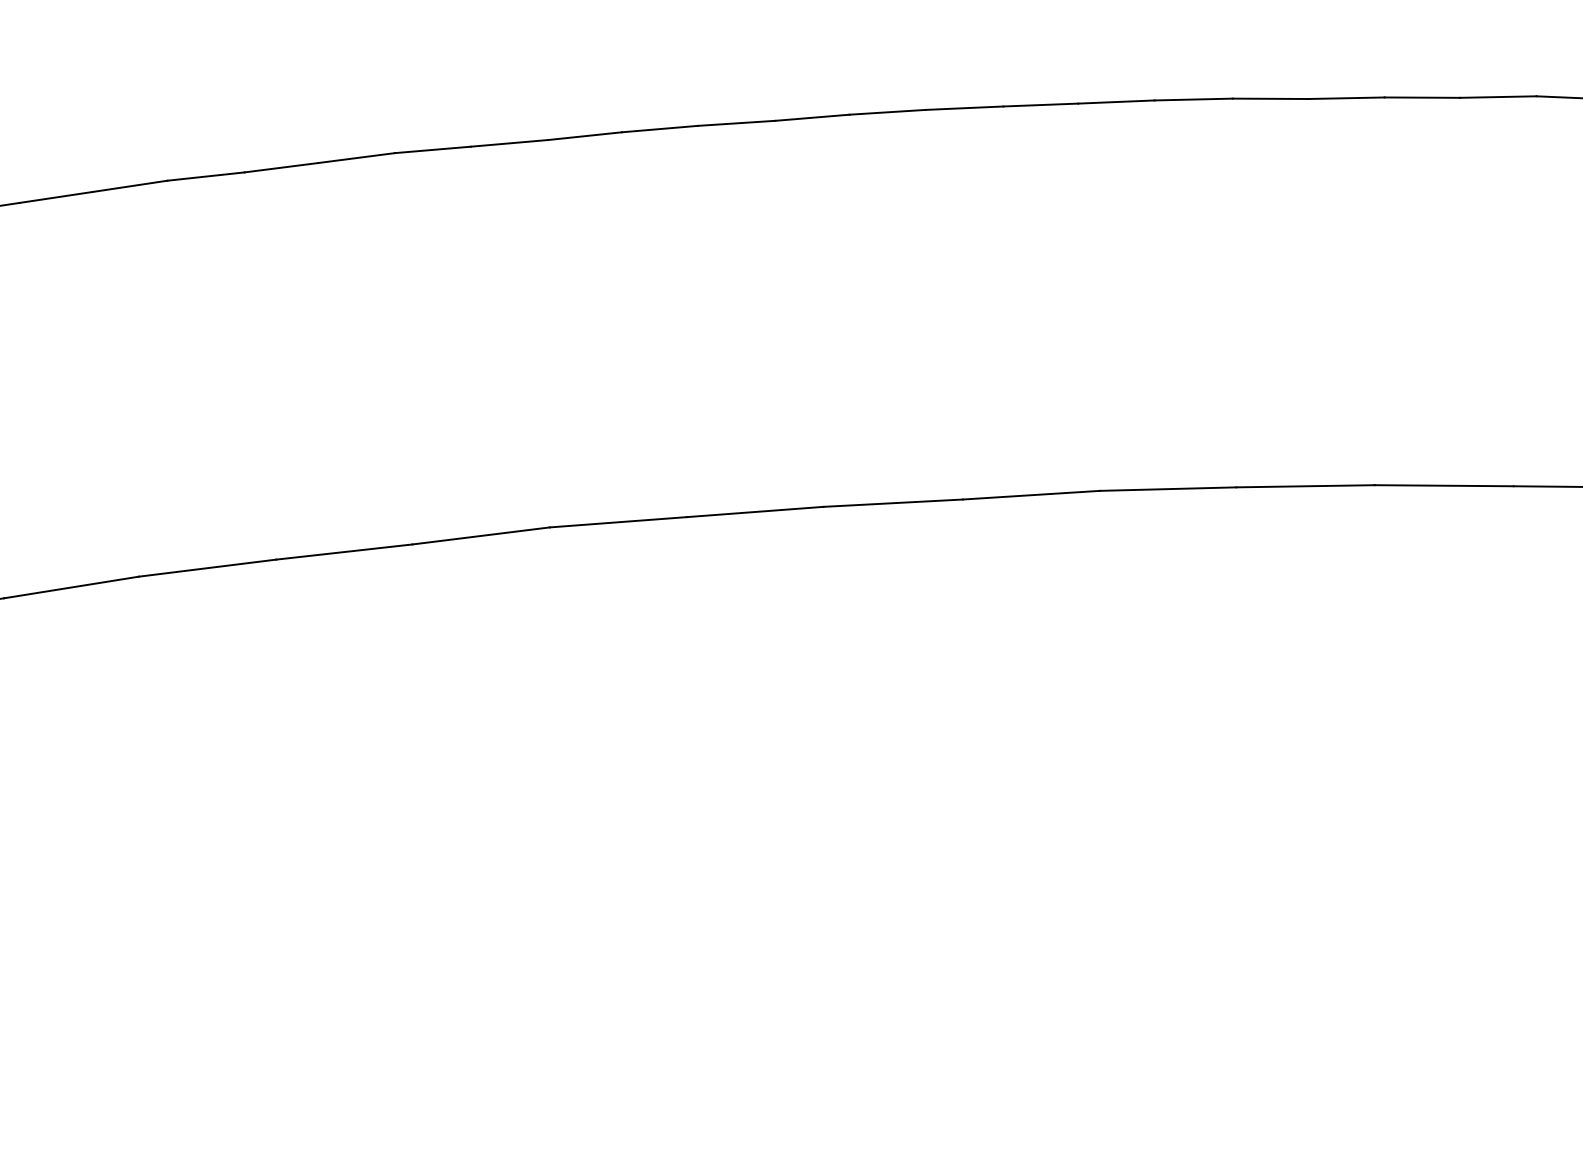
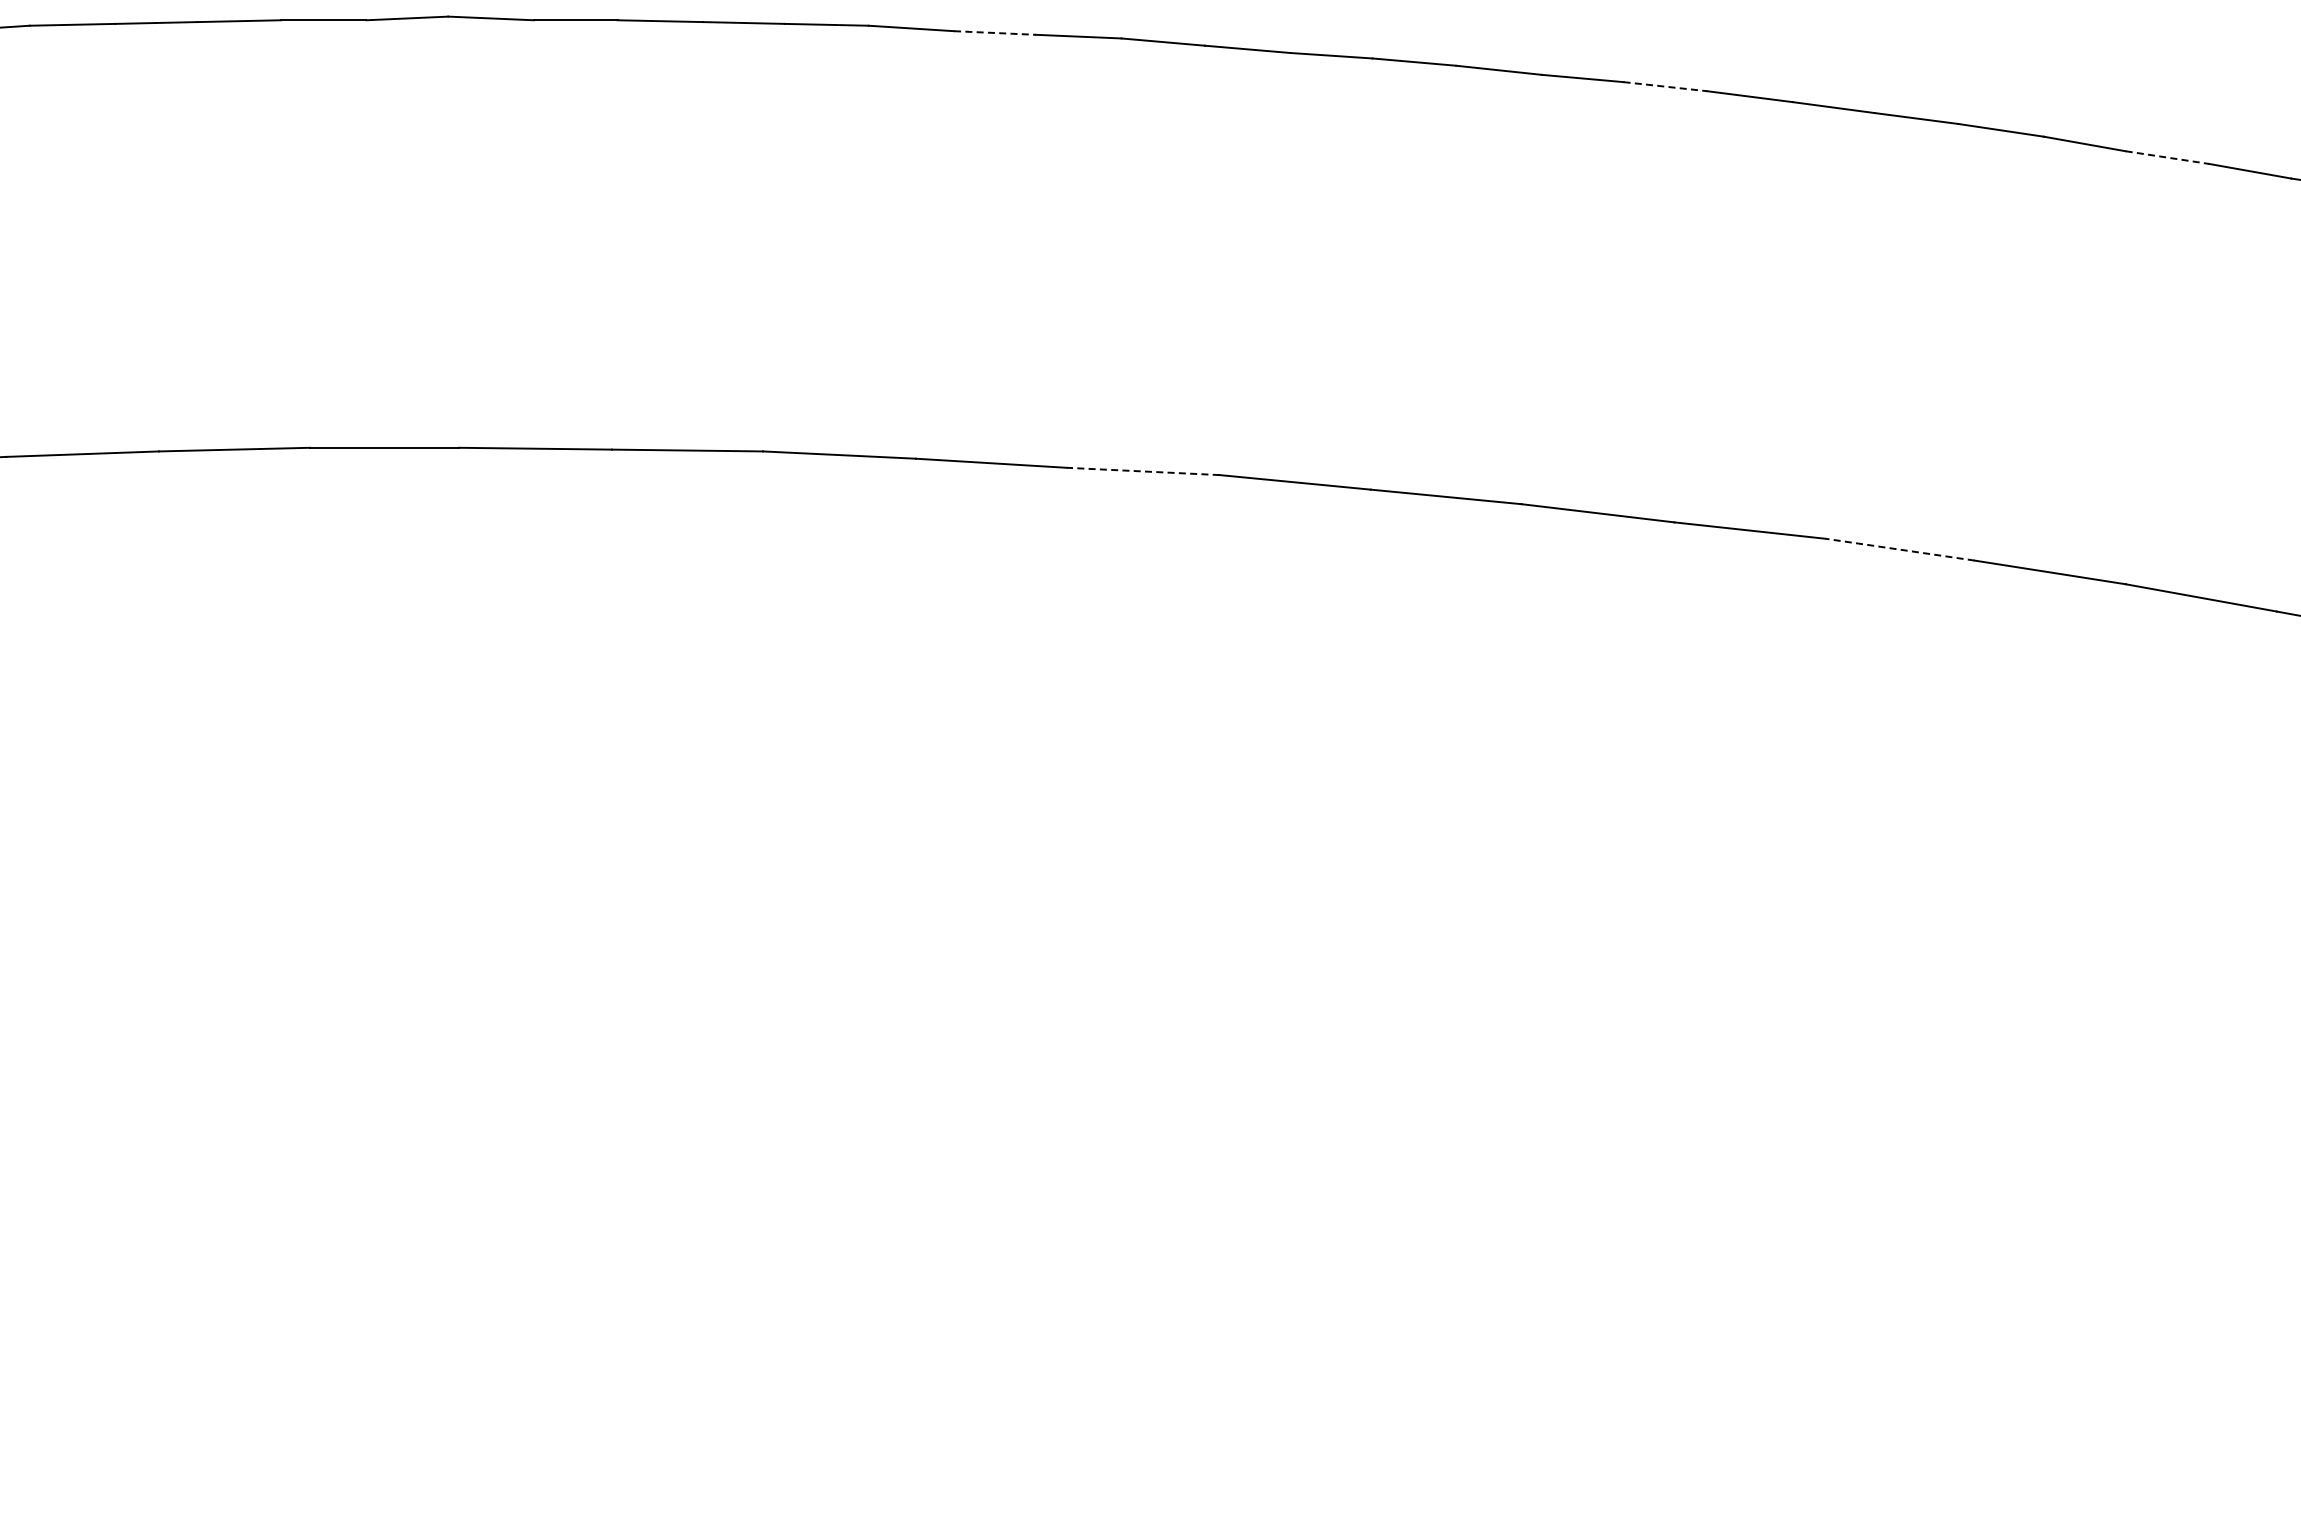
line: (1347, 97) -> (2168, 157), solid -> dashed
line: (887, 112) -> (1665, 86), solid -> dashed
line: (281, 168) -> (995, 33), solid -> dashed
line: (1167, 489) -> (1899, 549), solid -> dashed
line: (480, 536) -> (1142, 471), solid -> dashed

